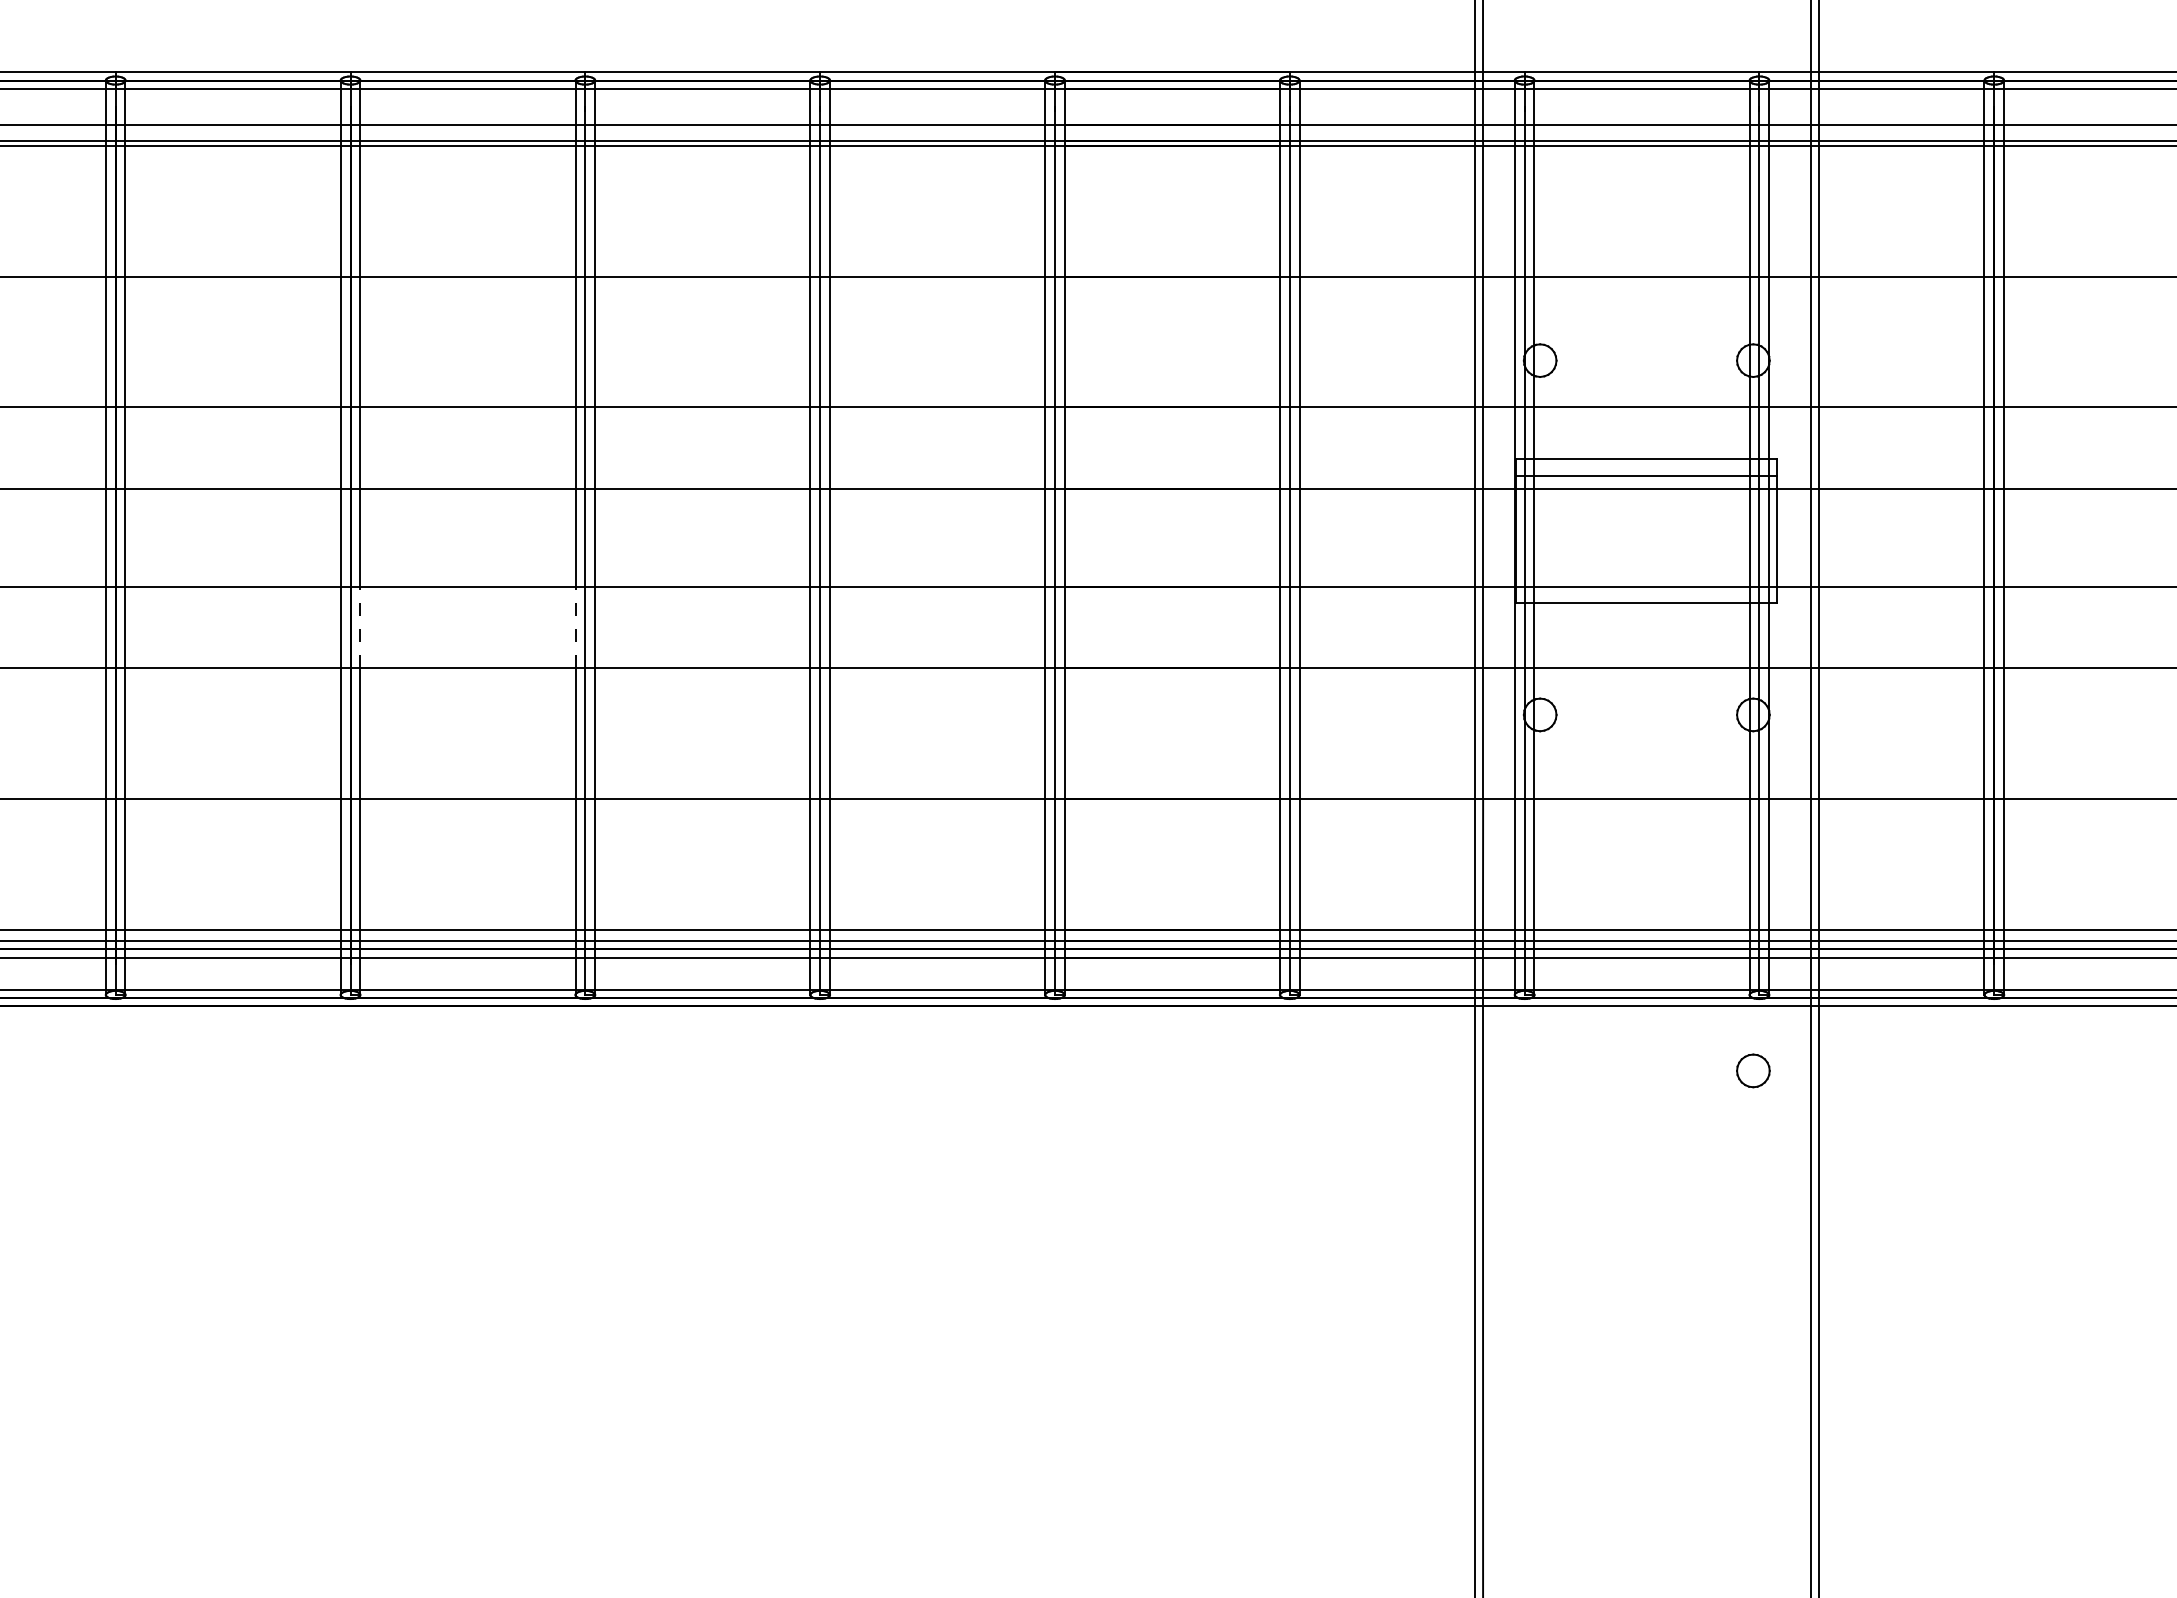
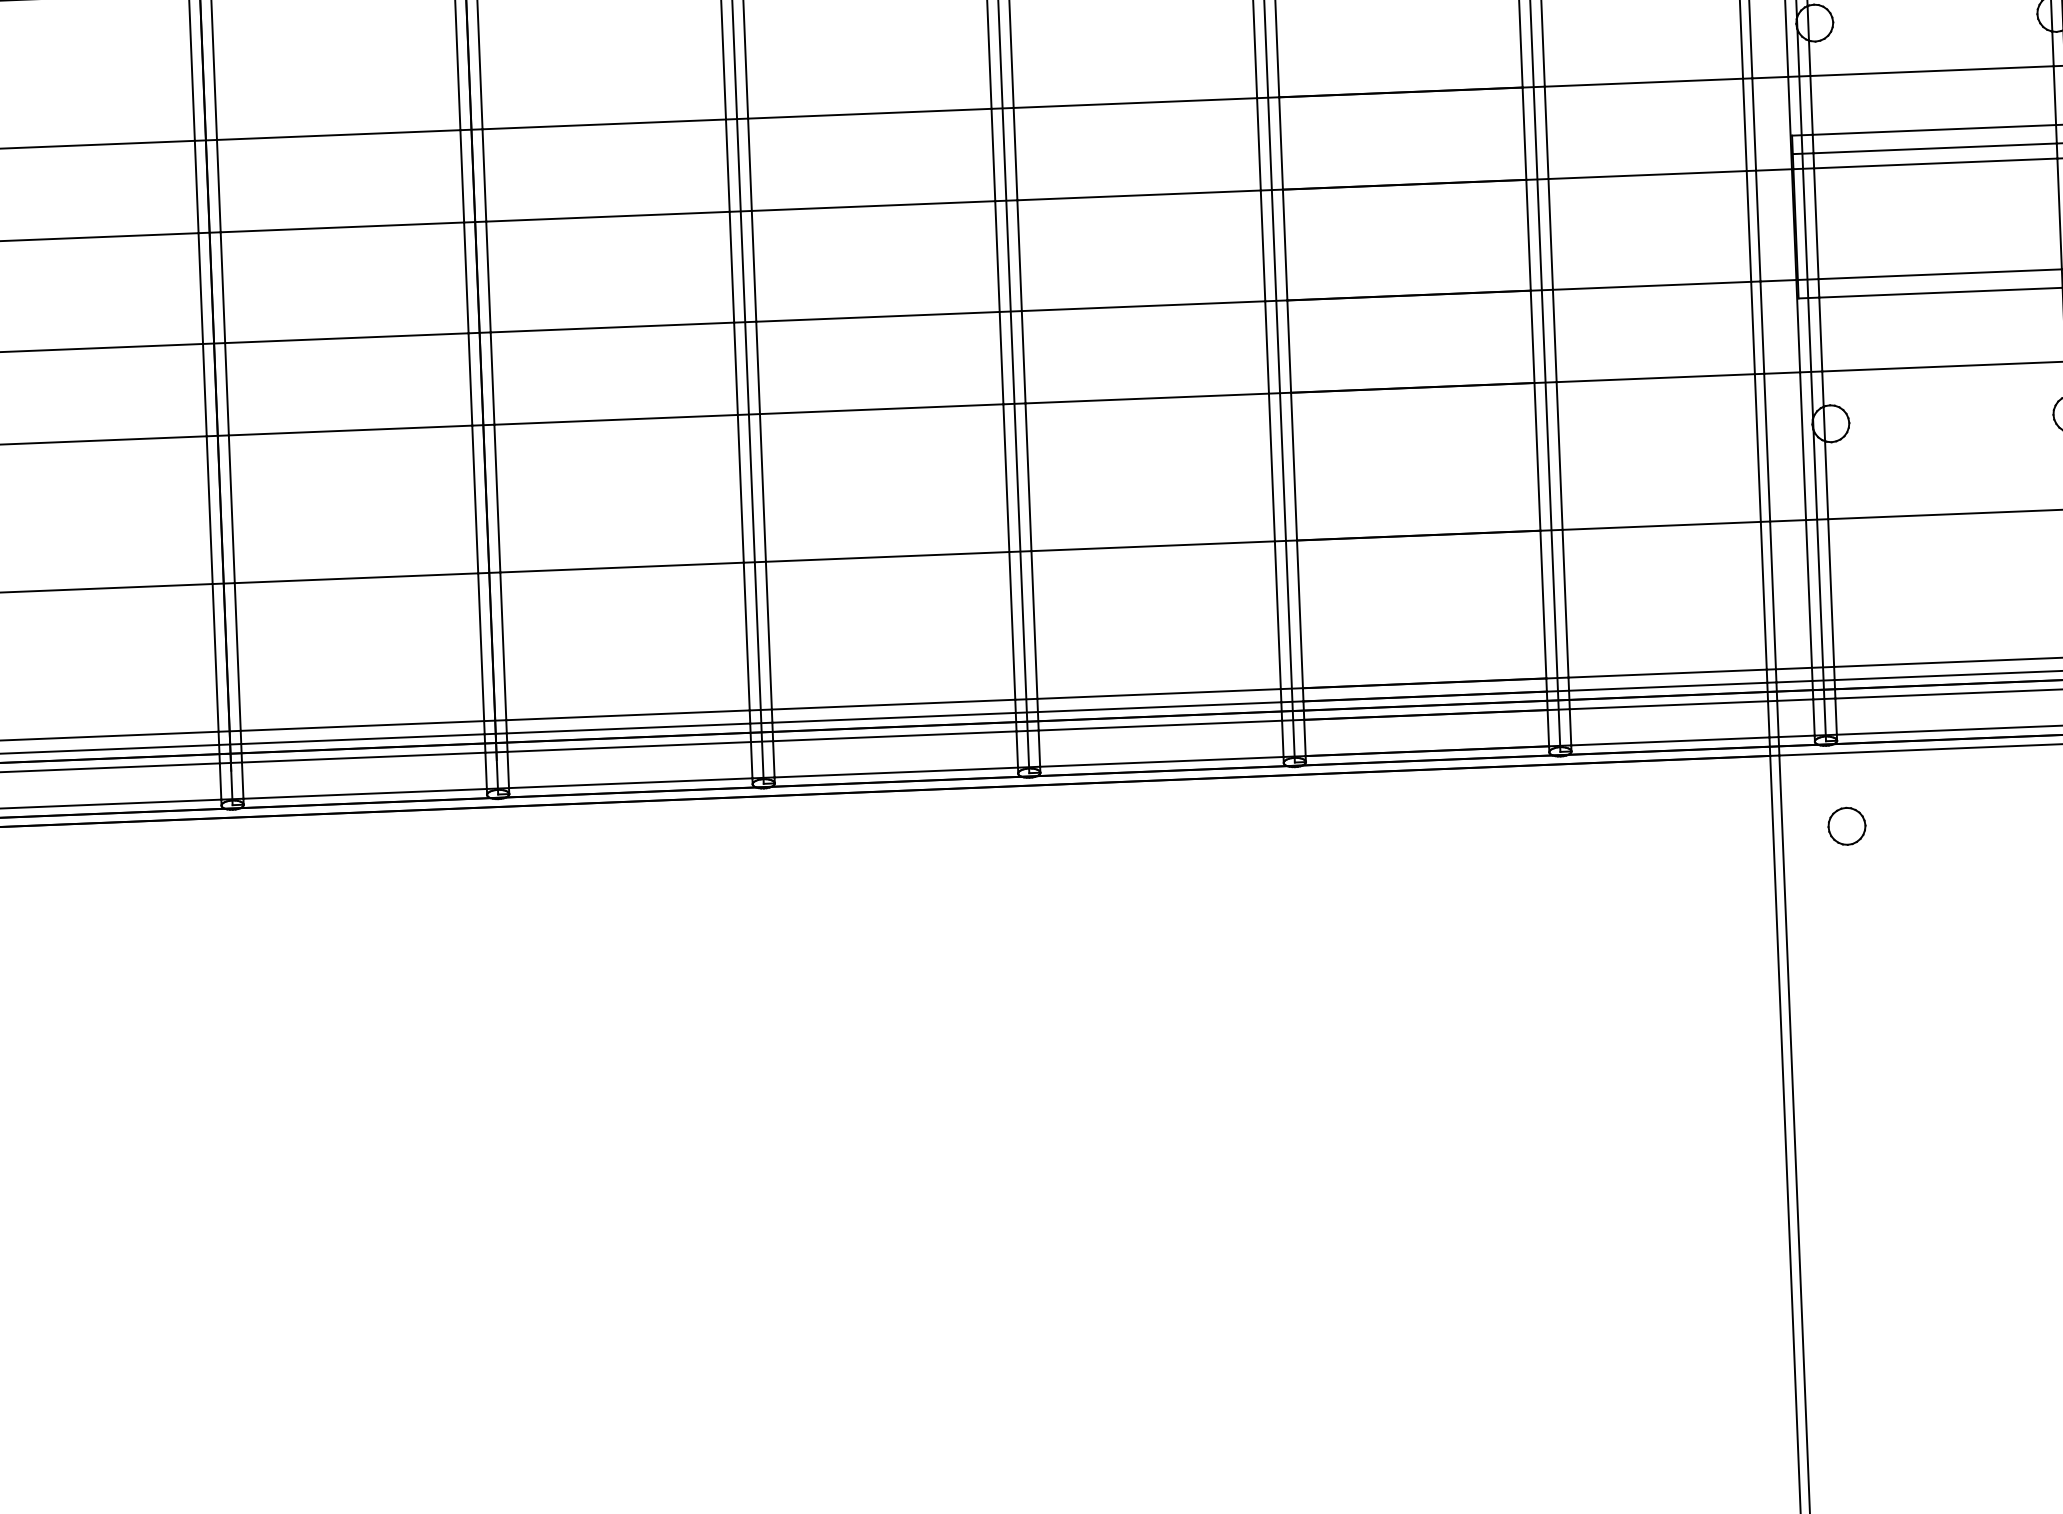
line: (360, 627) -> (492, 378), dashed -> solid
line: (575, 627) -> (735, 368), dashed -> solid
part: (1539, 1070) -> (1846, 825), added

